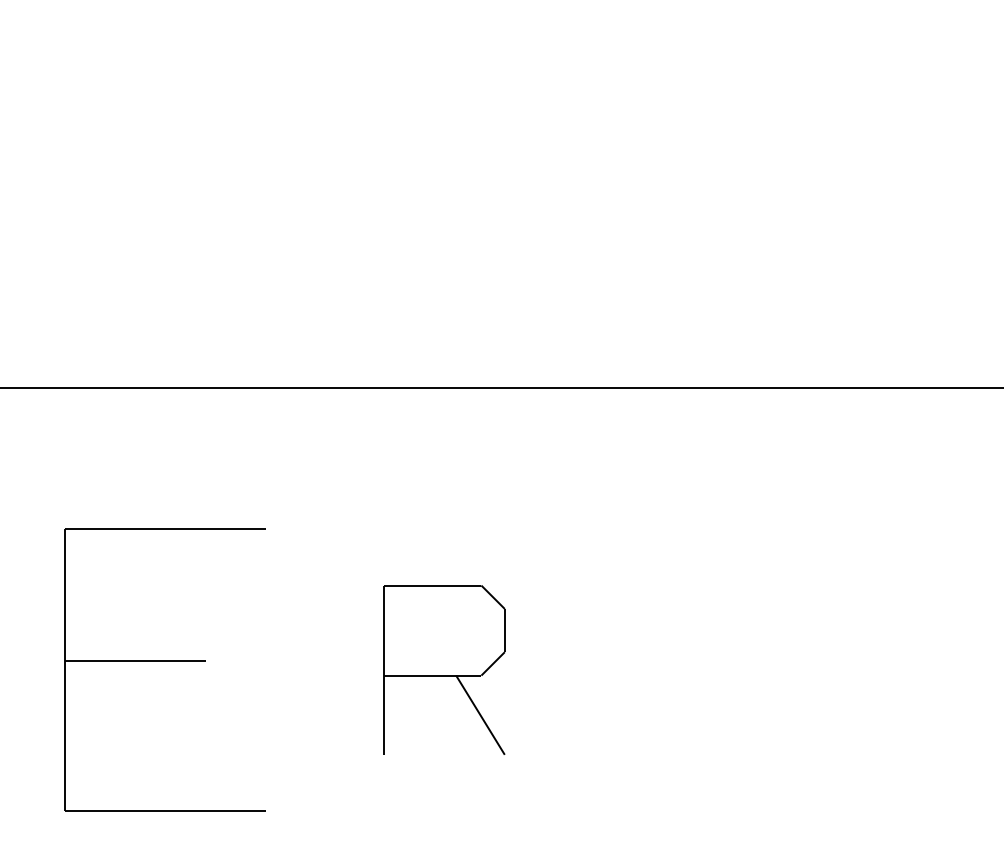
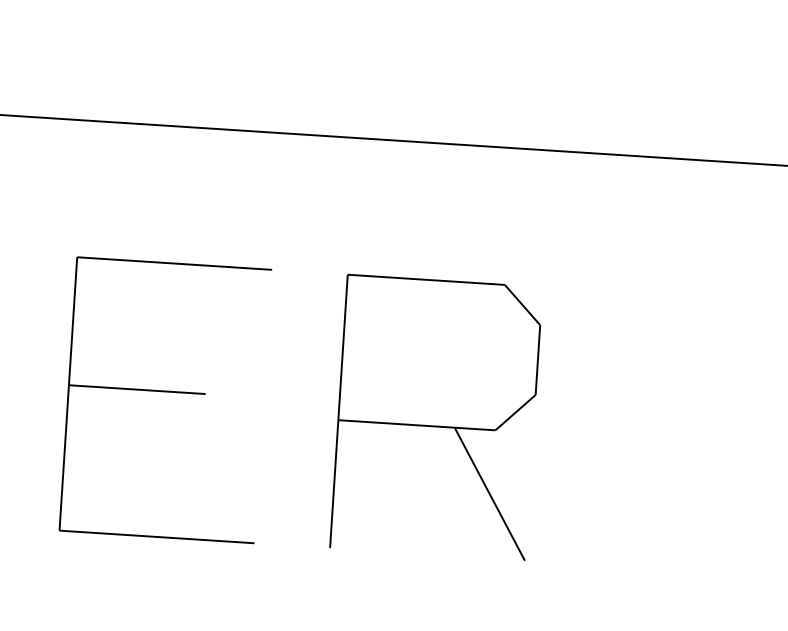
part: (444, 669) -> (436, 416), size x1.67

